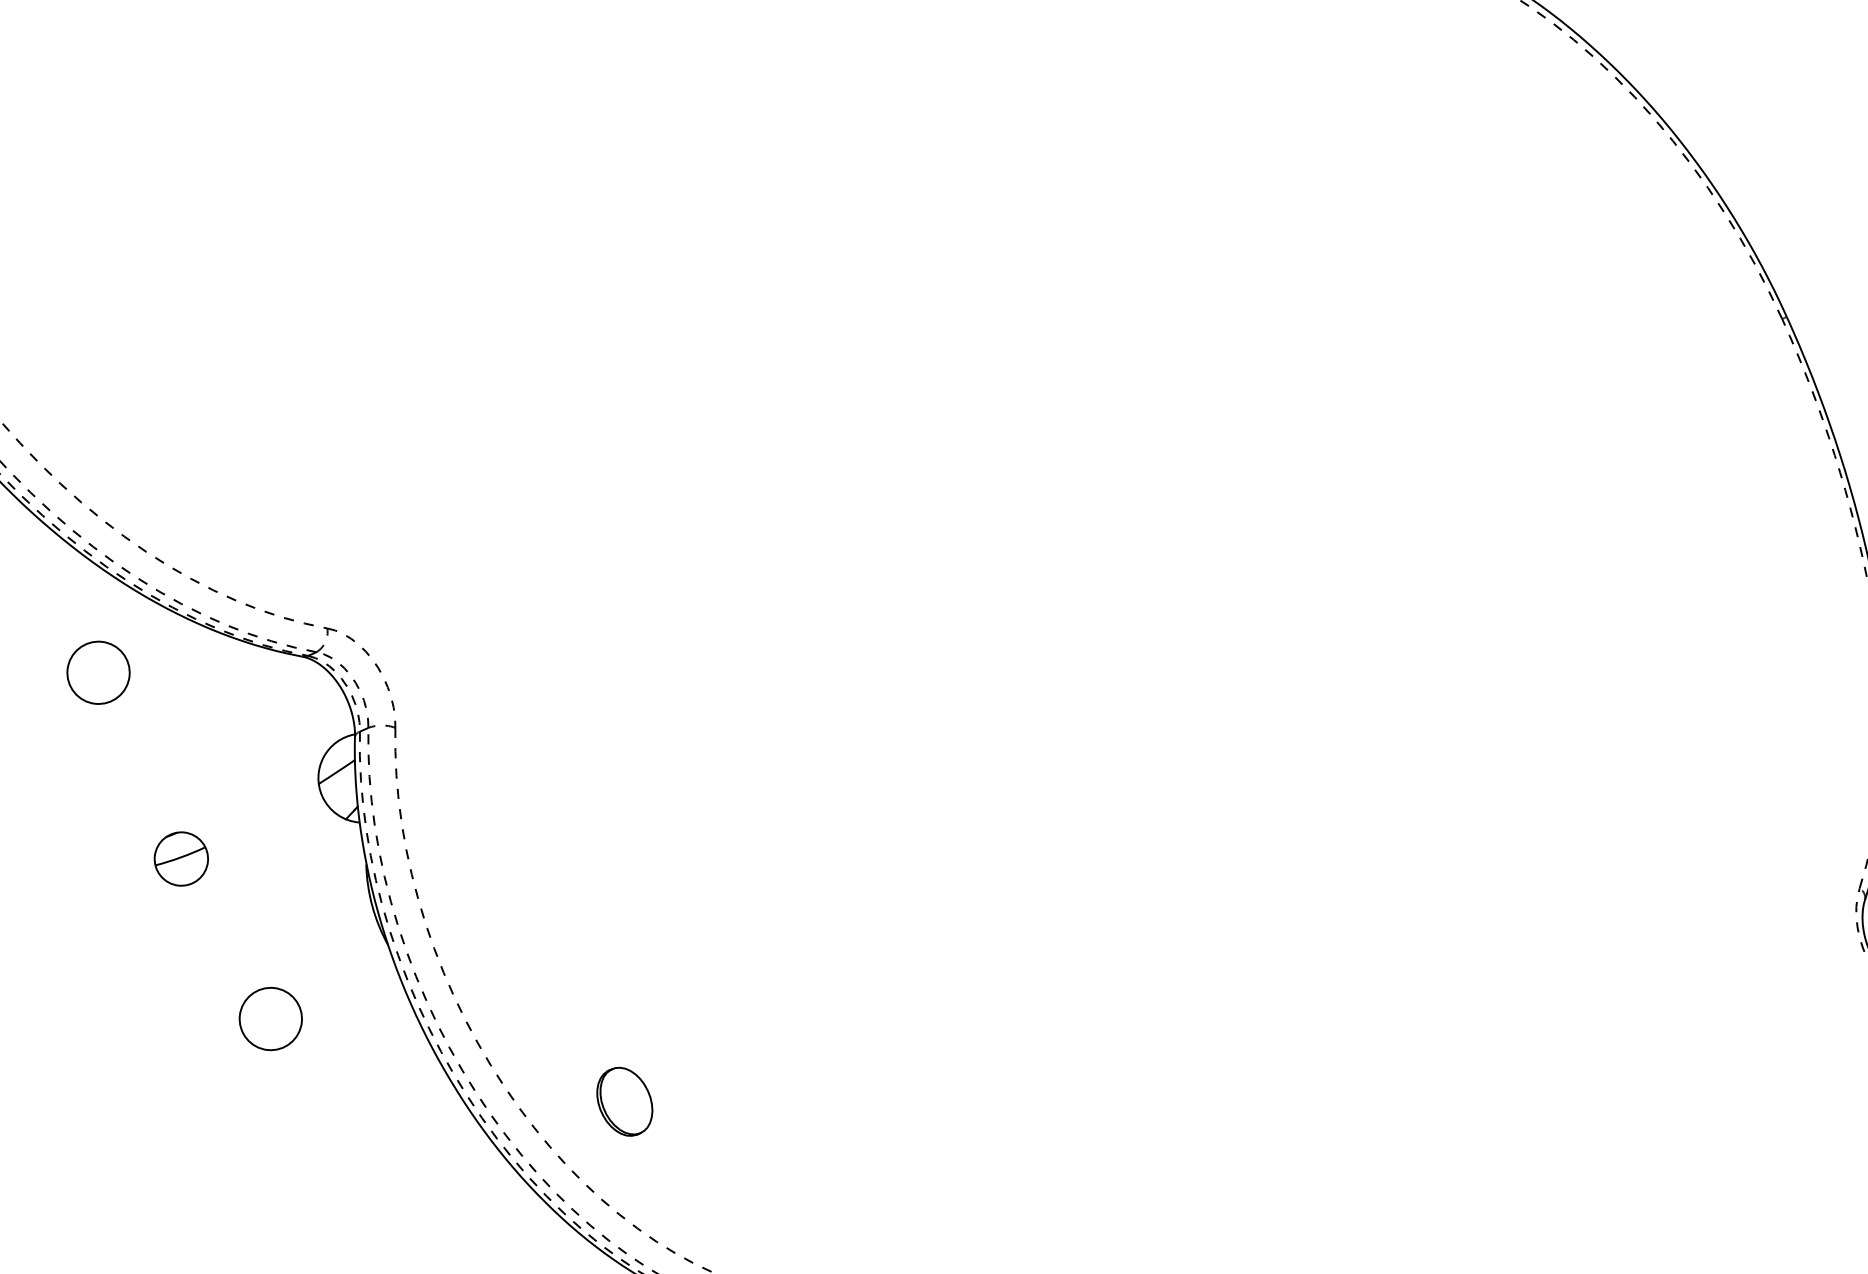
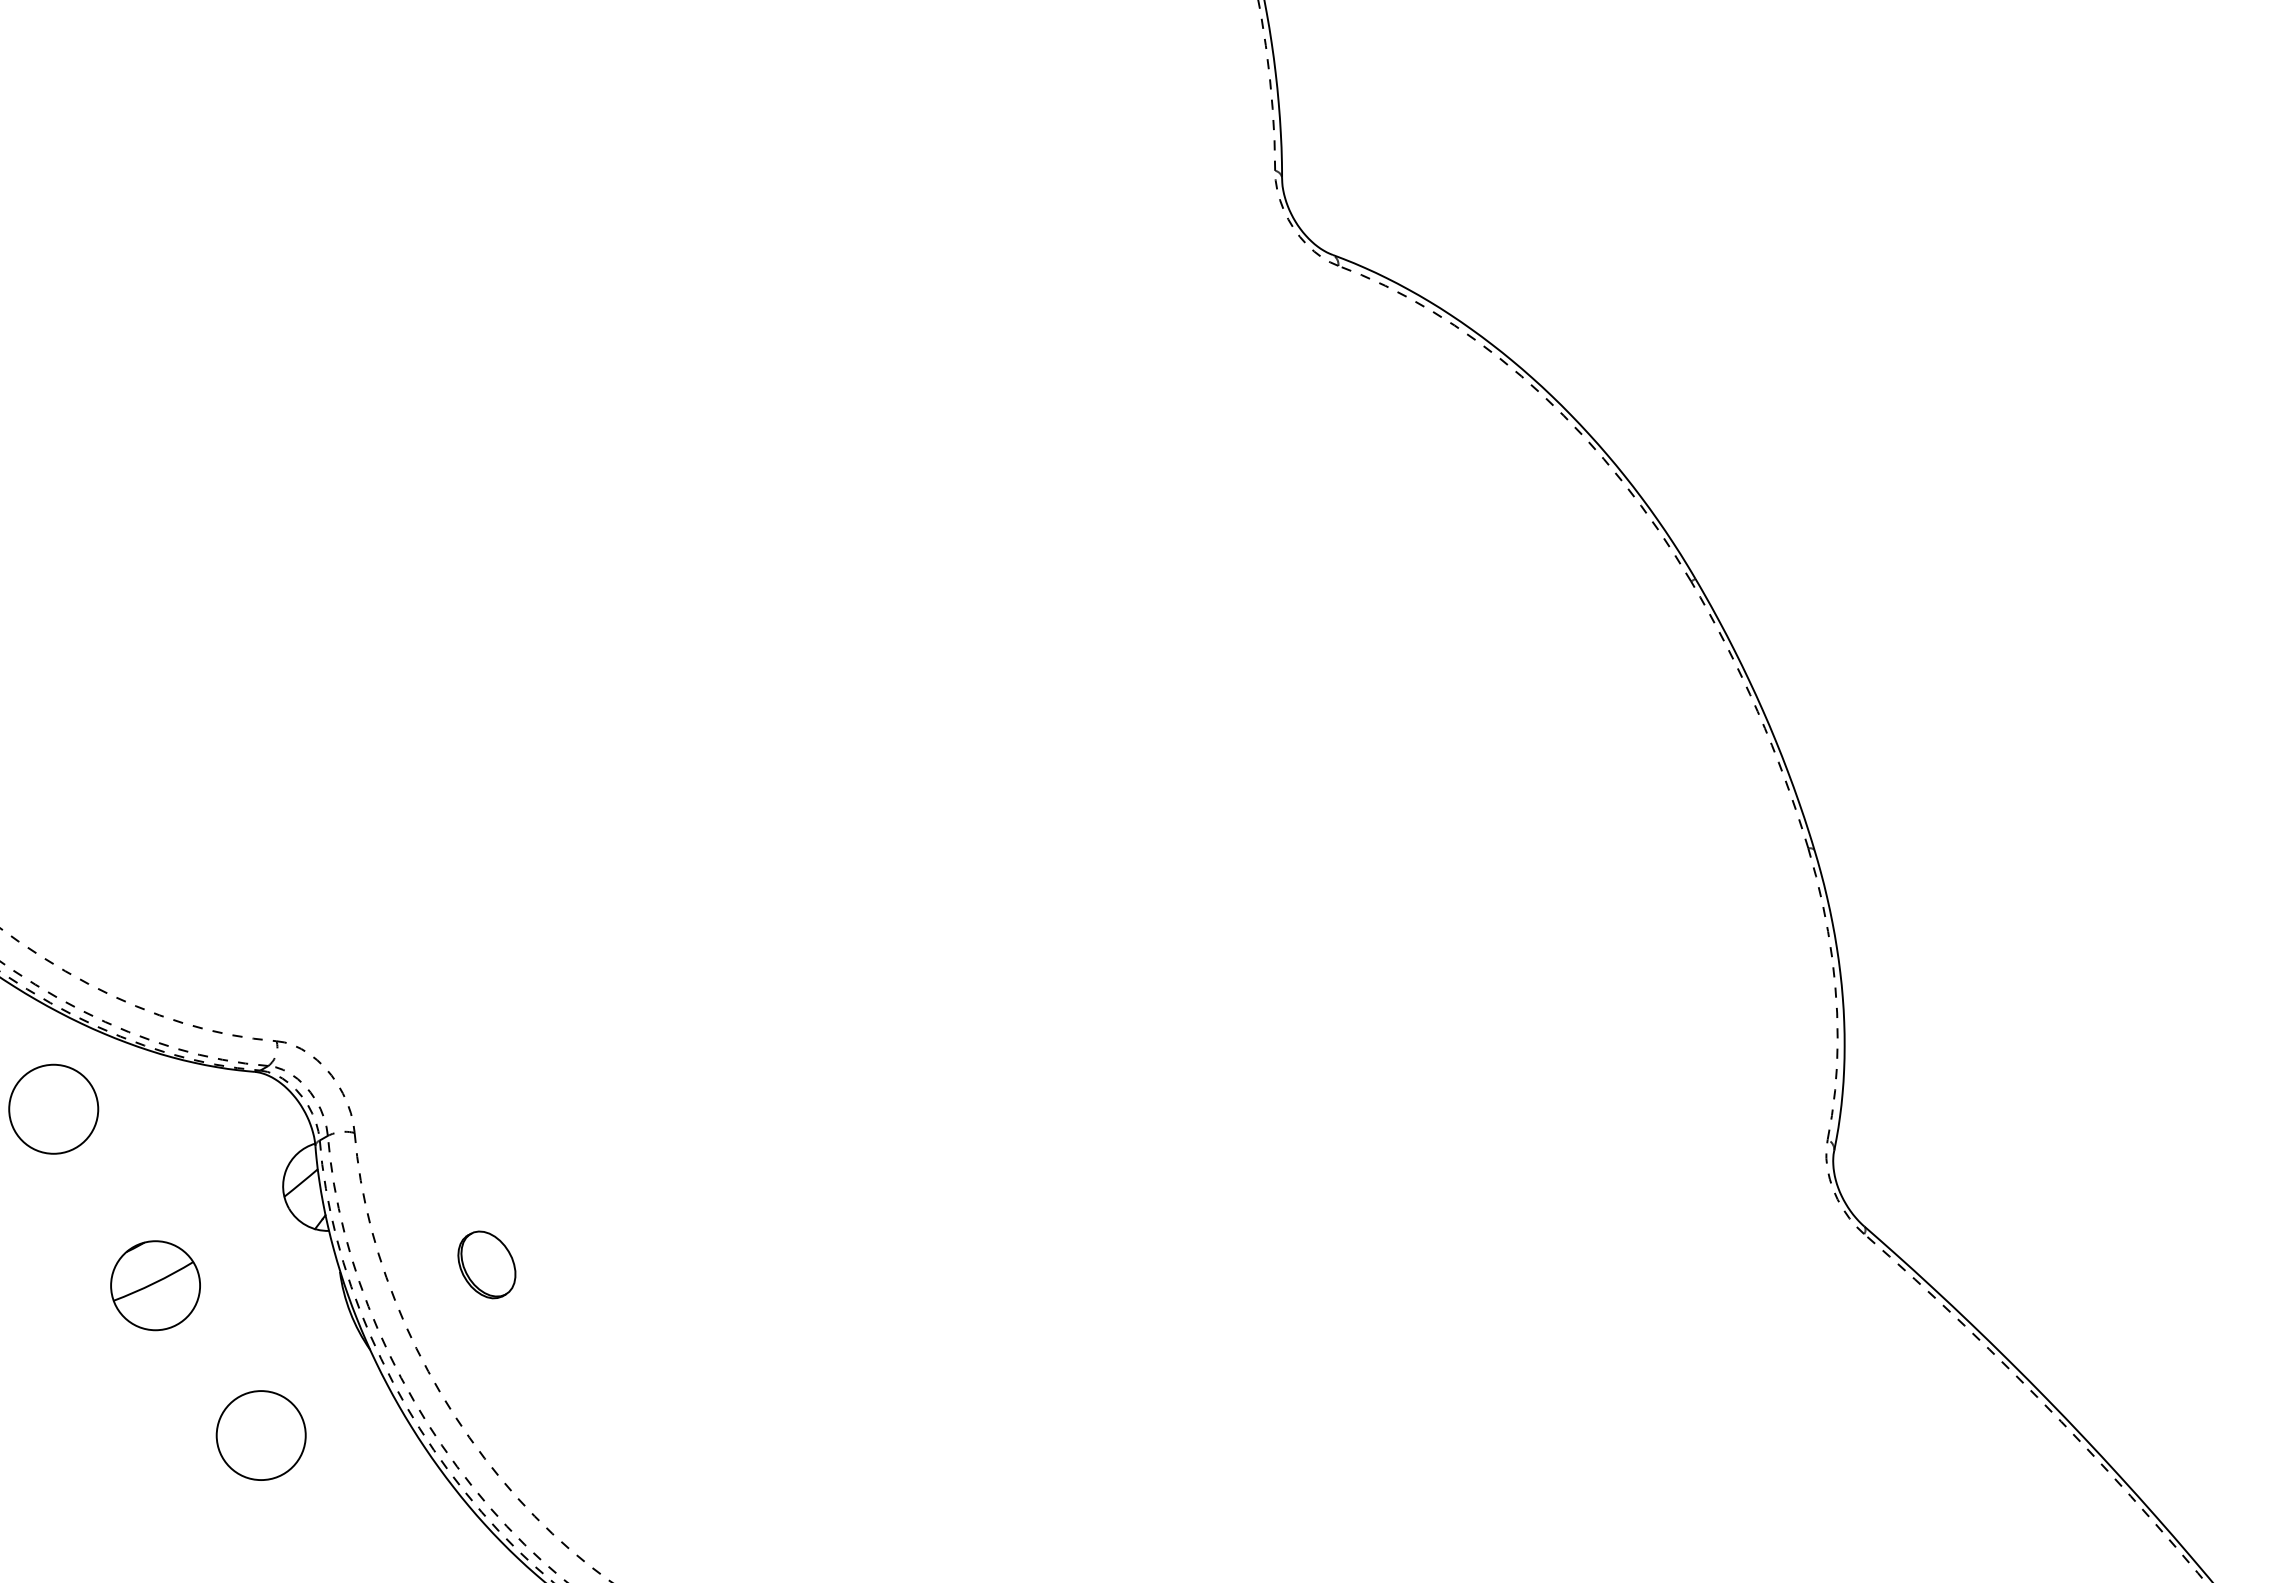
circle: (98, 672) -> (53, 1108), size x1.43
part: (181, 858) -> (155, 1285), size x1.67
circle: (270, 1018) -> (260, 1435), size x1.43
part: (624, 1101) -> (486, 1264), moved

